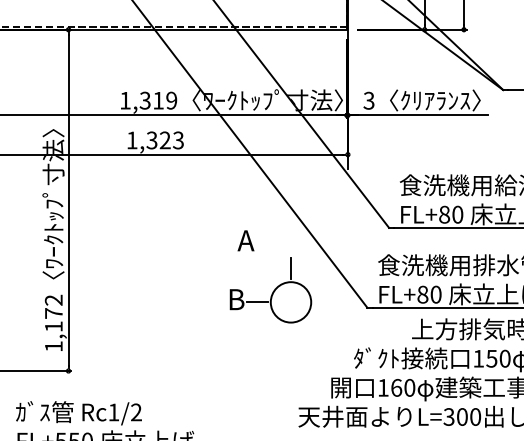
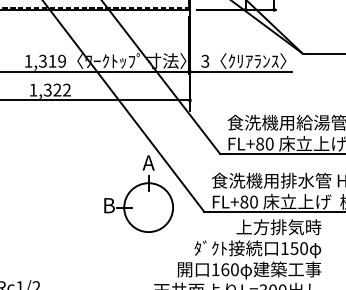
text: (178, 140) -> (67, 90), 1,323 -> 1,322
text: (245, 240) -> (148, 162), moved
circle: (290, 302) -> (148, 207), size x1.67

